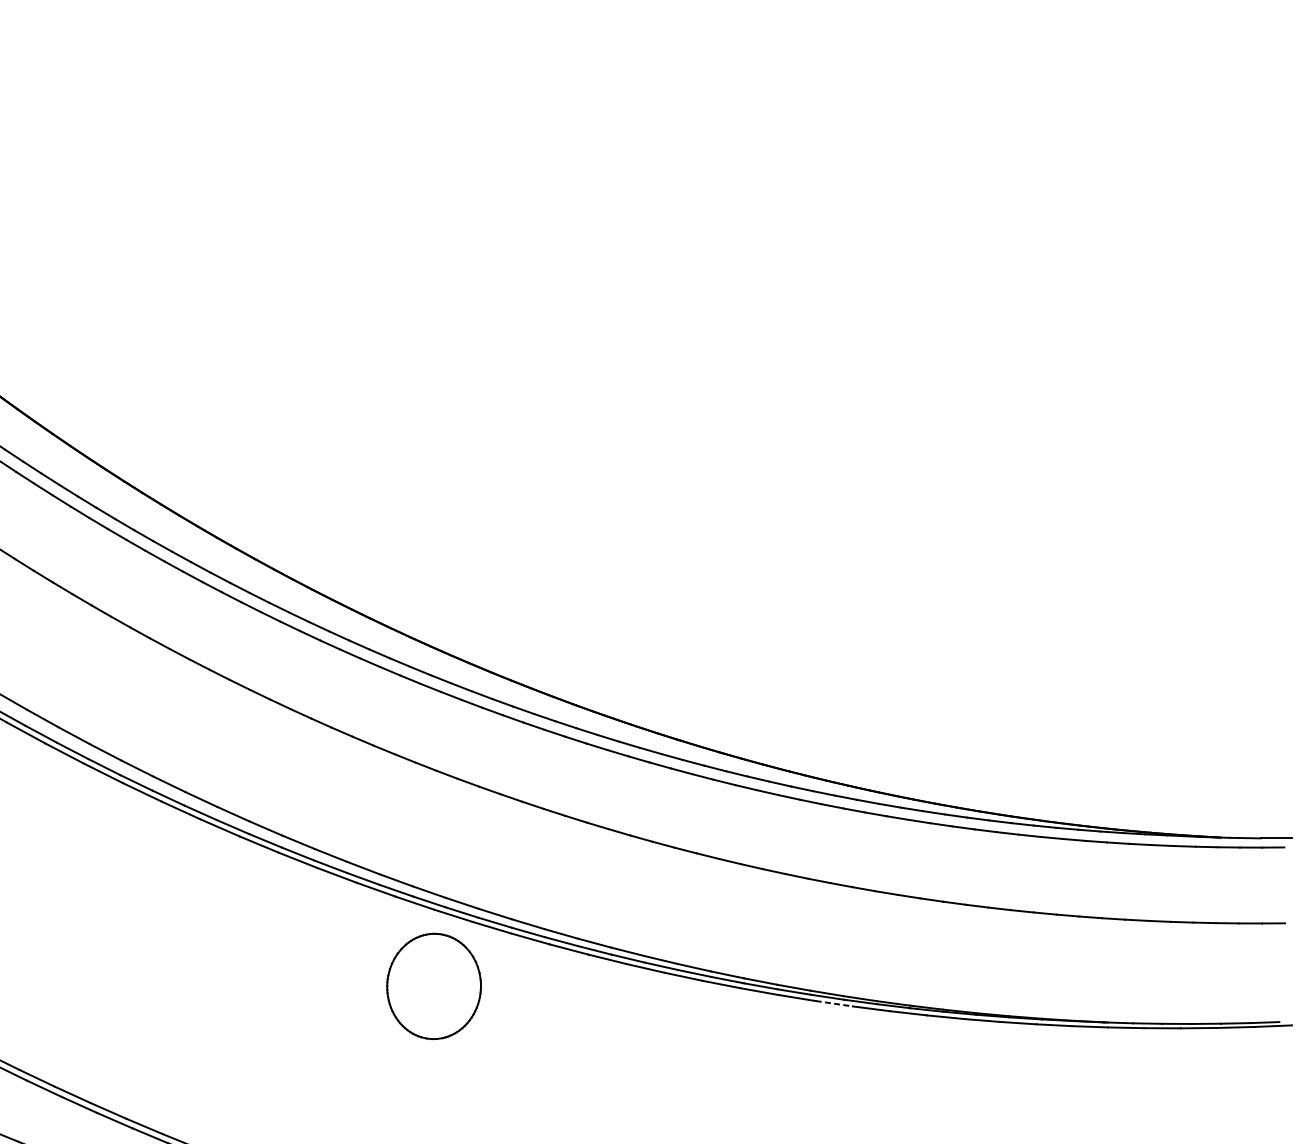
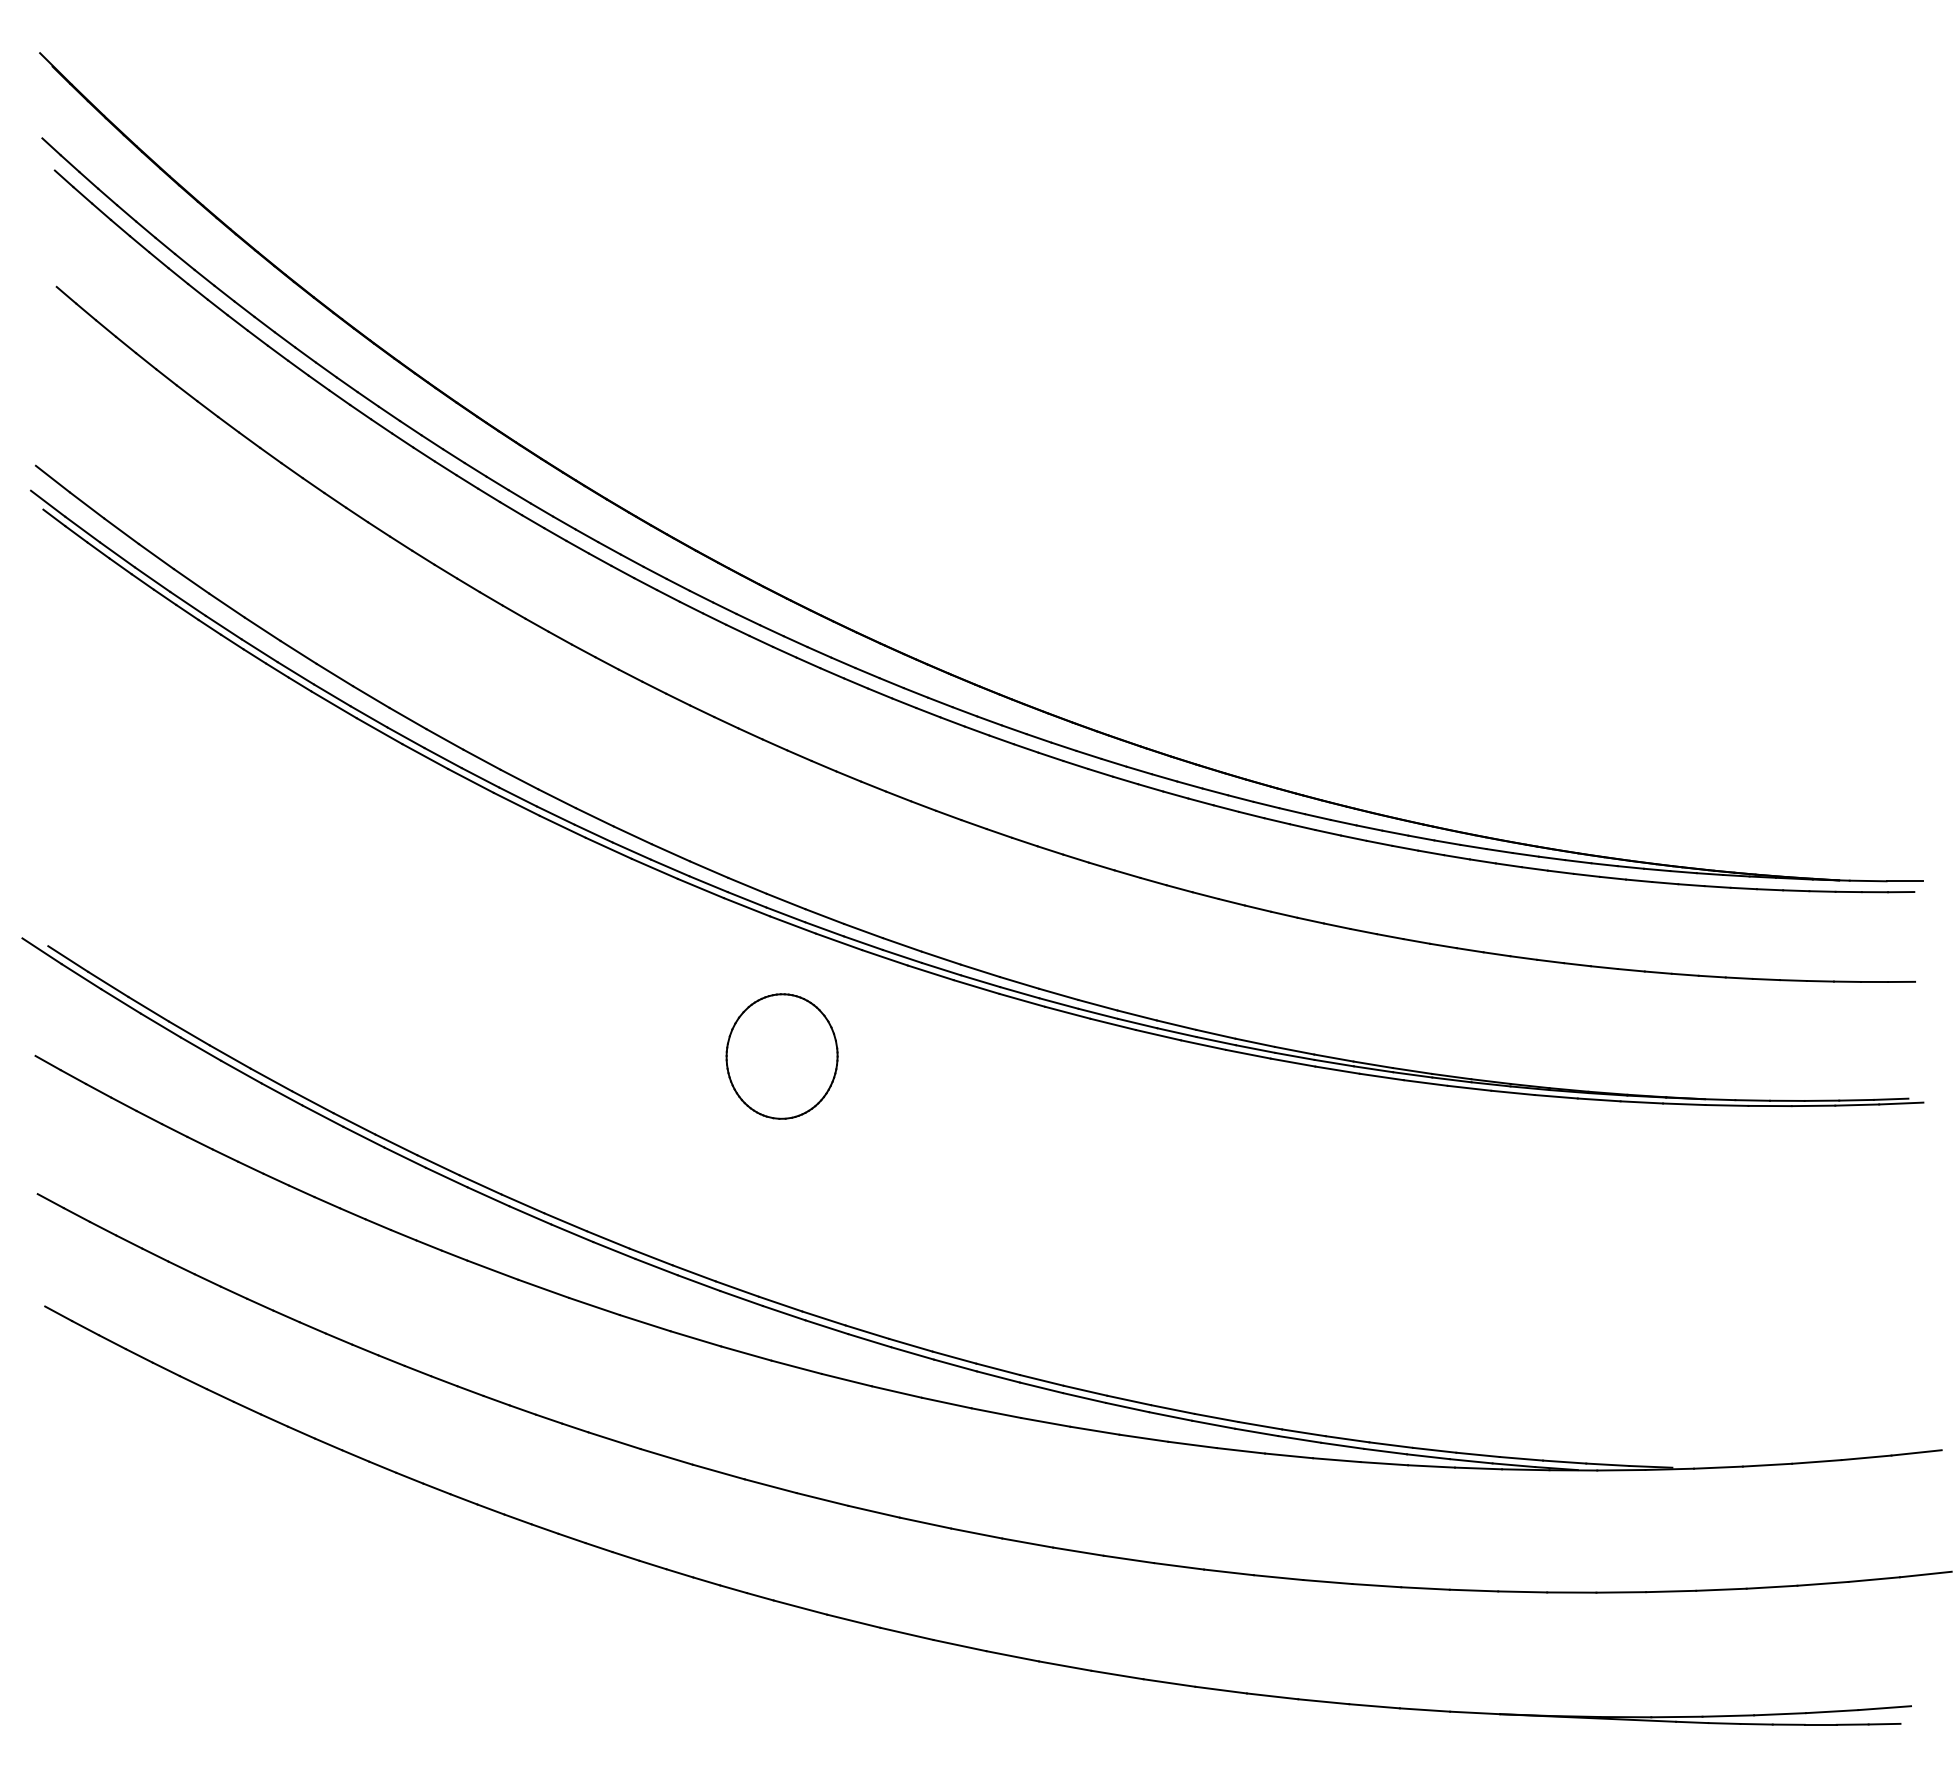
part: (433, 986) -> (781, 1056), moved
line: (834, 1004) -> (1382, 1077), dashed -> solid

